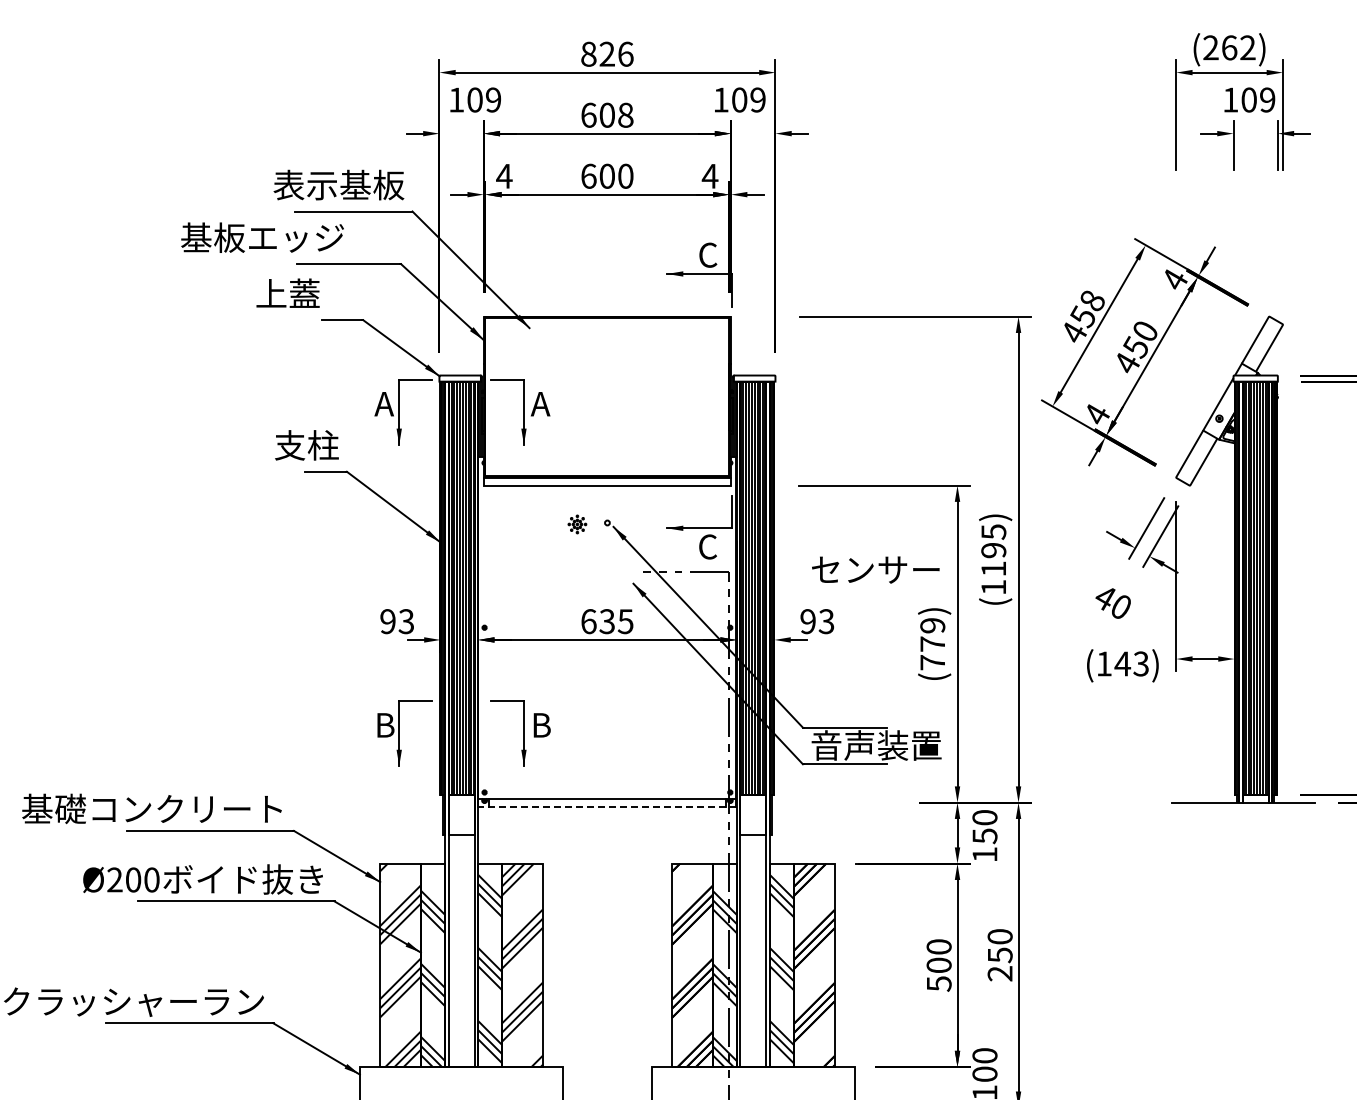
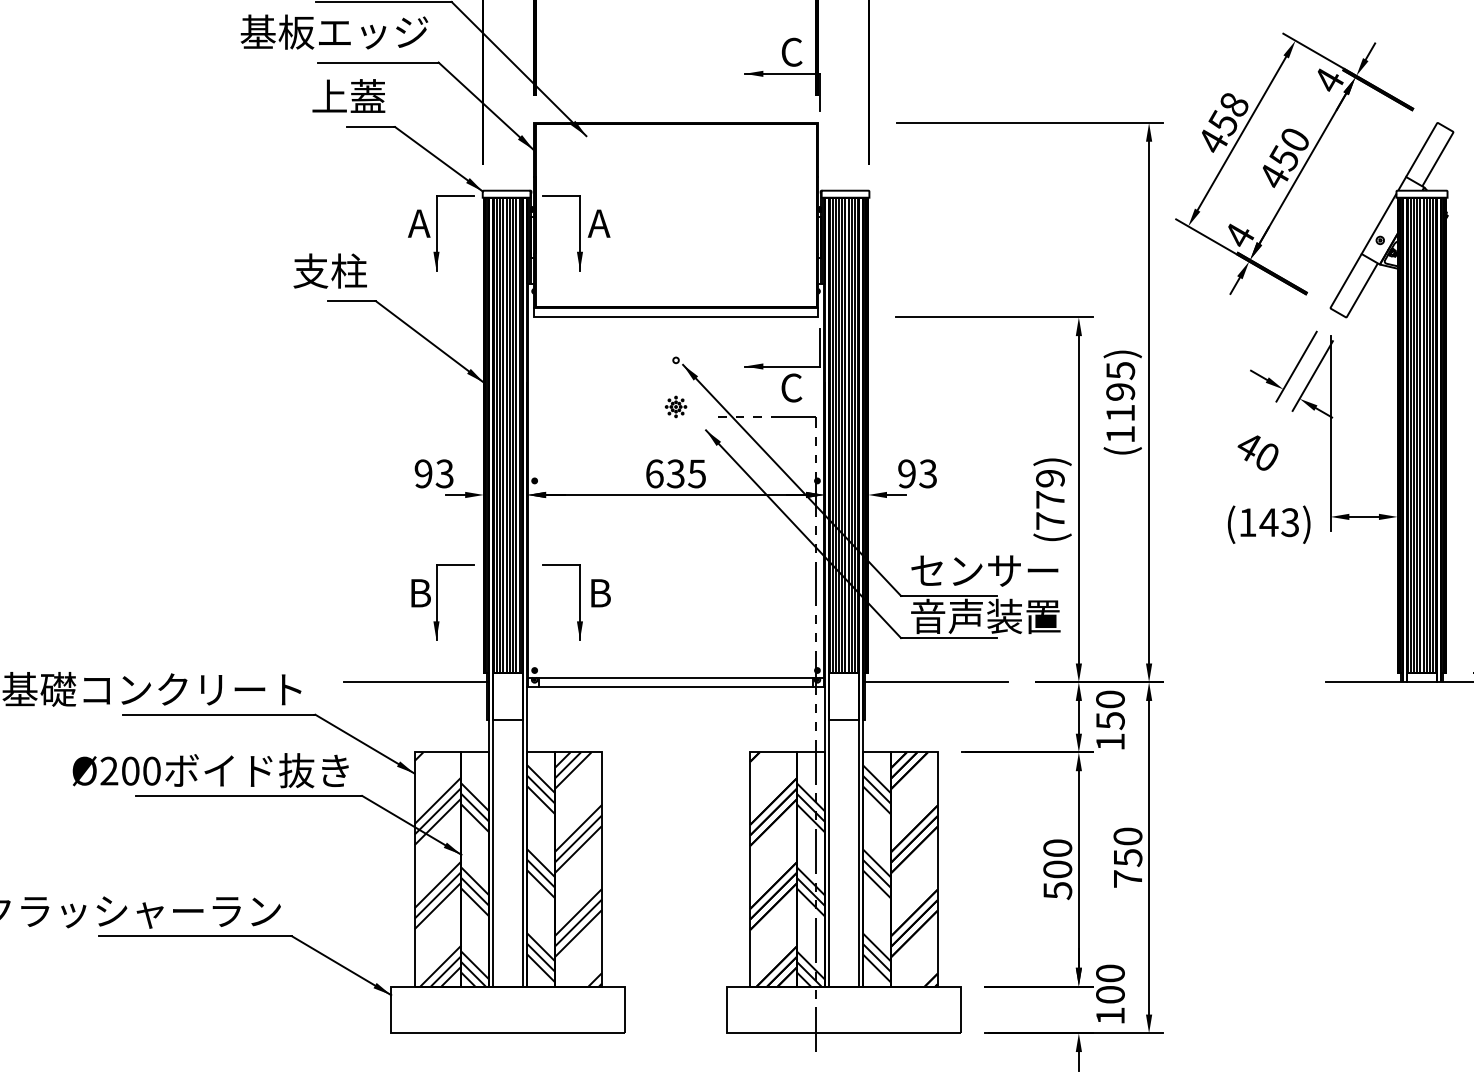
text: (262, 237) -> (334, 31), moved
text: (287, 292) -> (348, 95), moved
part: (577, 524) -> (676, 407), moved
text: (875, 569) -> (984, 570), moved
line: (381, 802) -> (416, 682), added
line: (833, 802) -> (936, 682), added
line: (606, 806) -> (674, 686), dashed -> solid
text: (999, 973) -> (1127, 878), 250 -> 750

